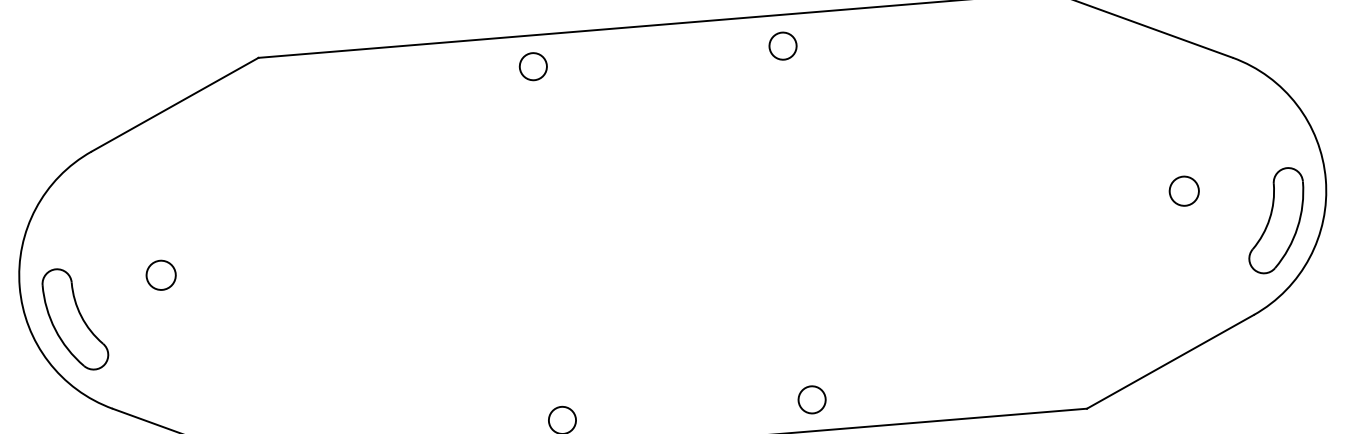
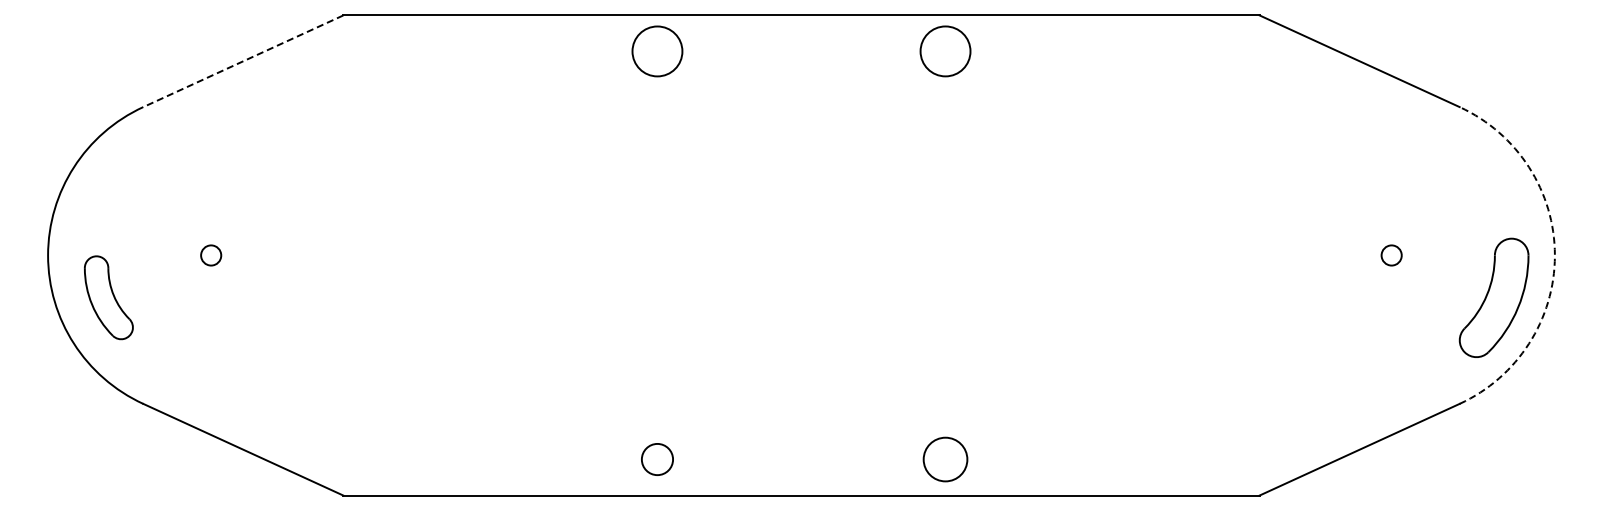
circle: (783, 46) -> (945, 51), size x1.6
circle: (533, 66) -> (657, 51), size x1.6
line: (174, 104) -> (242, 61), solid -> dashed
arc: (1325, 179) -> (1554, 255), solid -> dashed
circle: (1184, 191) -> (1391, 255), size x0.6
circle: (160, 275) -> (210, 255), size x0.6
part: (75, 319) -> (108, 297), size x0.7
circle: (812, 399) -> (945, 459), size x1.4

